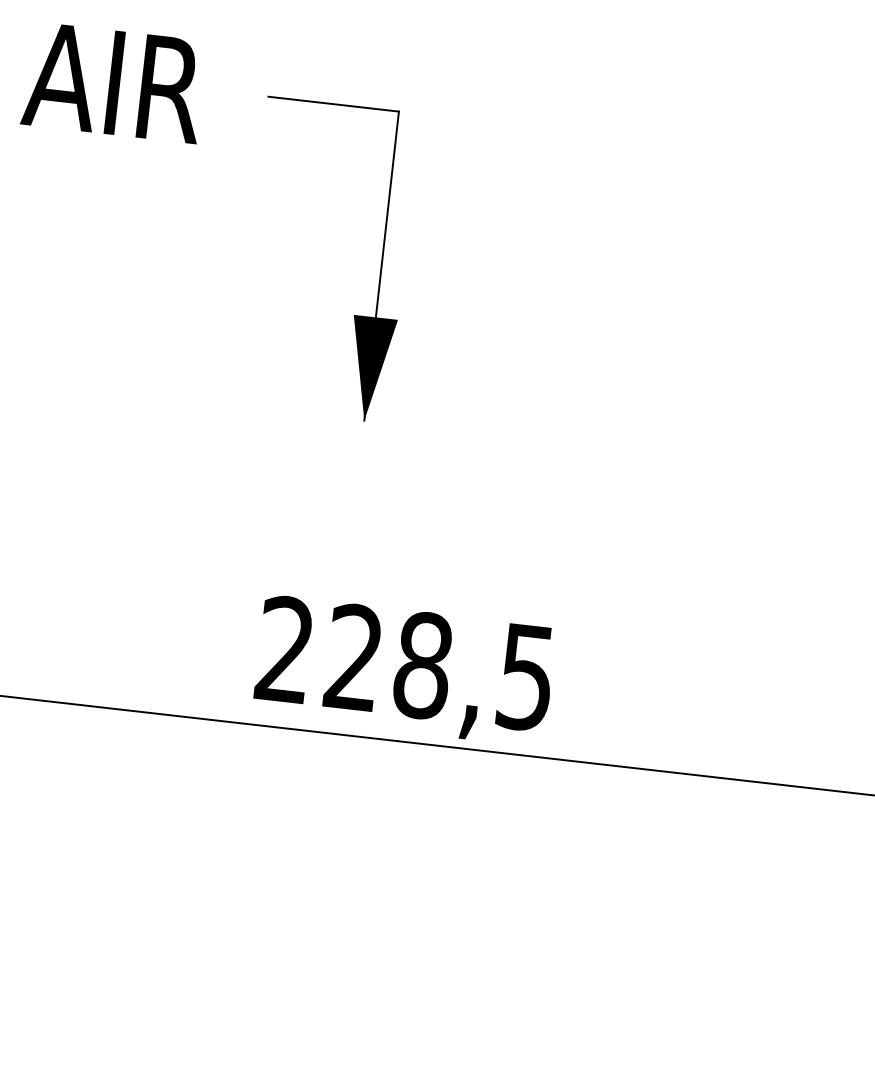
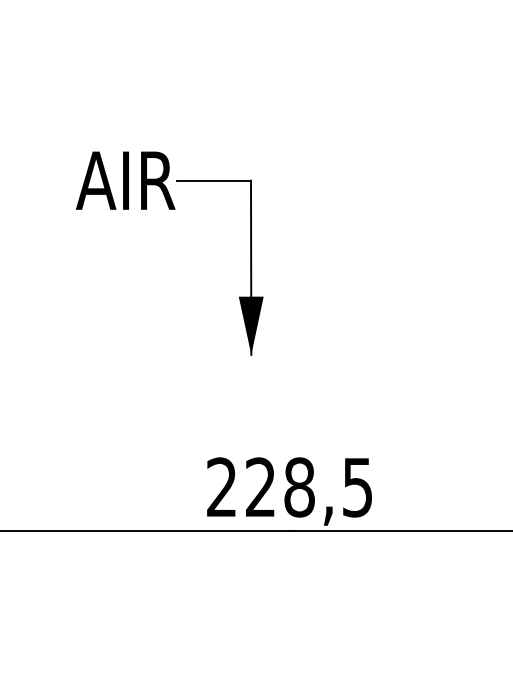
text: (113, 82) -> (125, 180), moved

